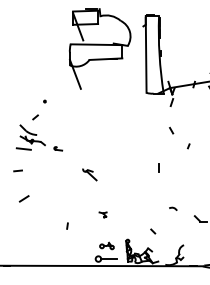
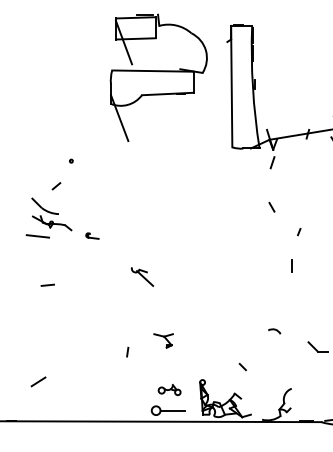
line: (158, 167) -> (290, 265), moved
line: (17, 170) -> (46, 284), moved
line: (23, 198) -> (37, 381), moved
part: (102, 214) -> (162, 340), size x1.67
line: (67, 225) -> (127, 351), moved

